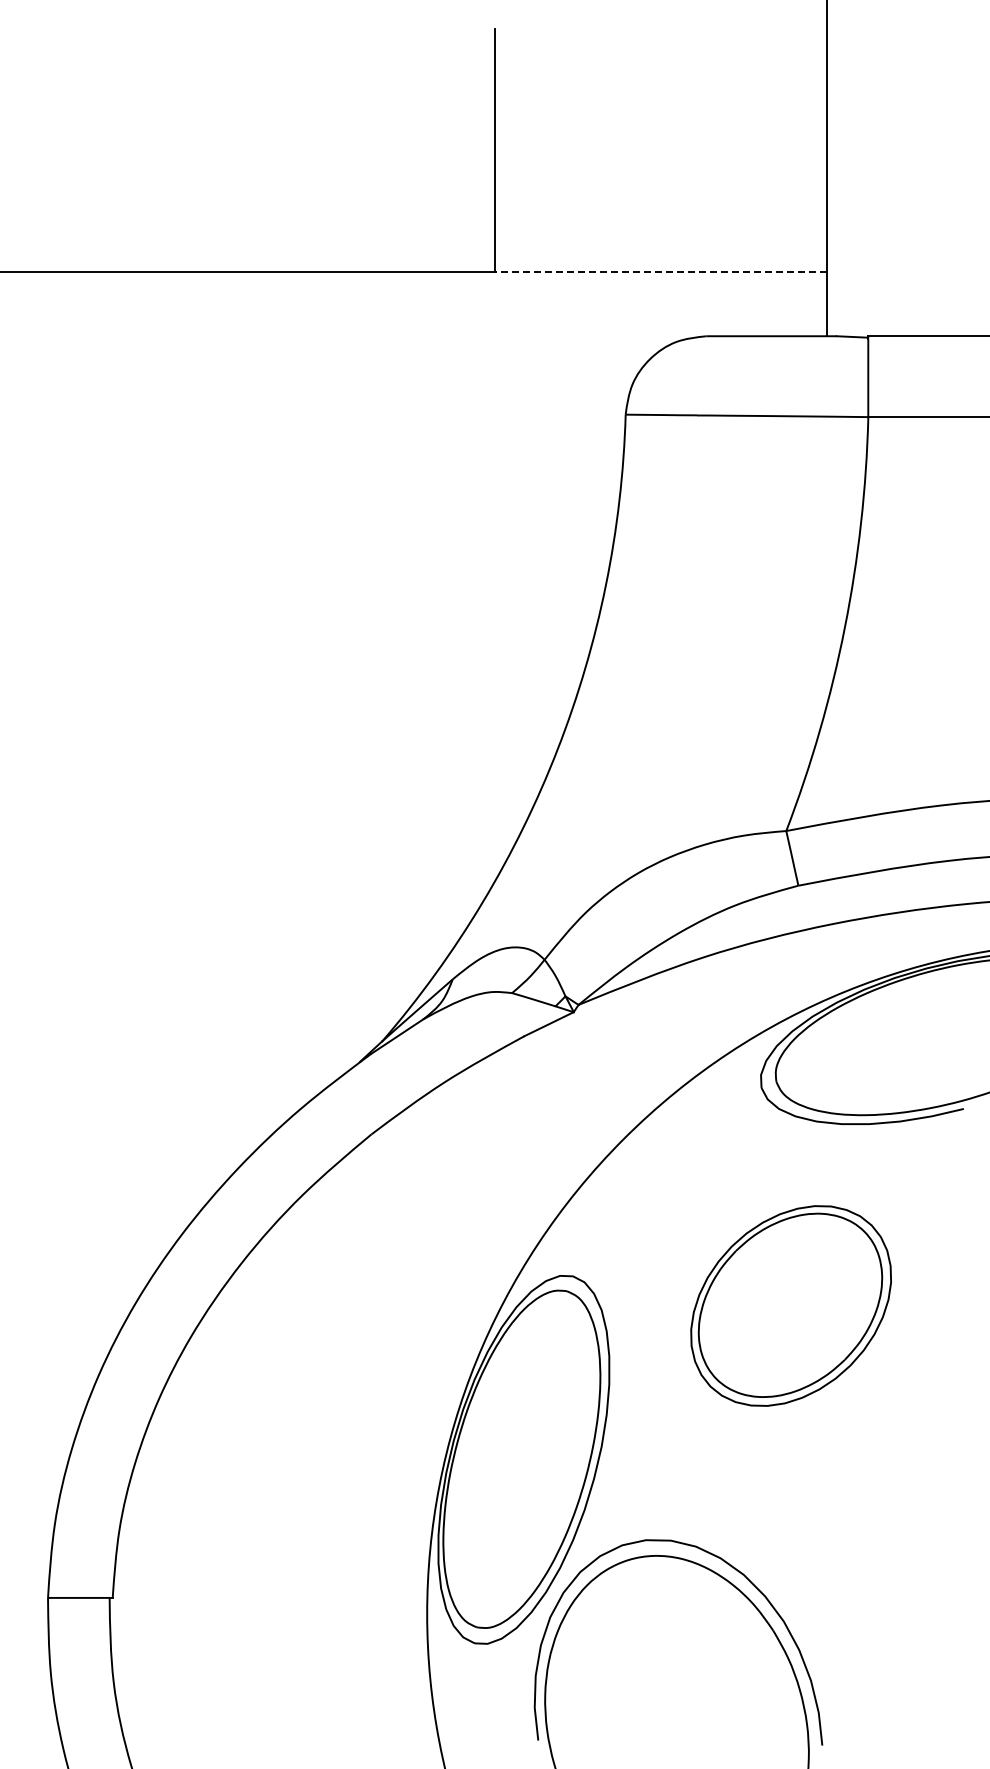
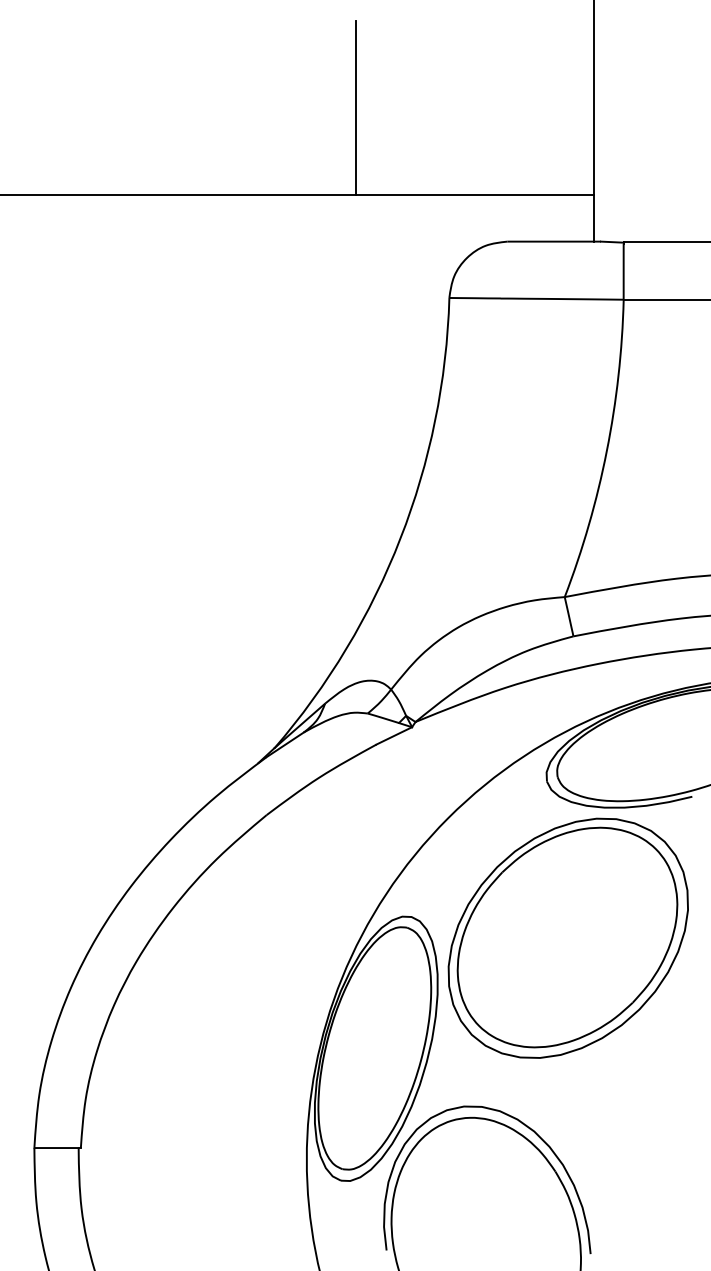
line: (660, 271) -> (474, 195), dashed -> solid
part: (790, 1305) -> (567, 937), size x1.67

